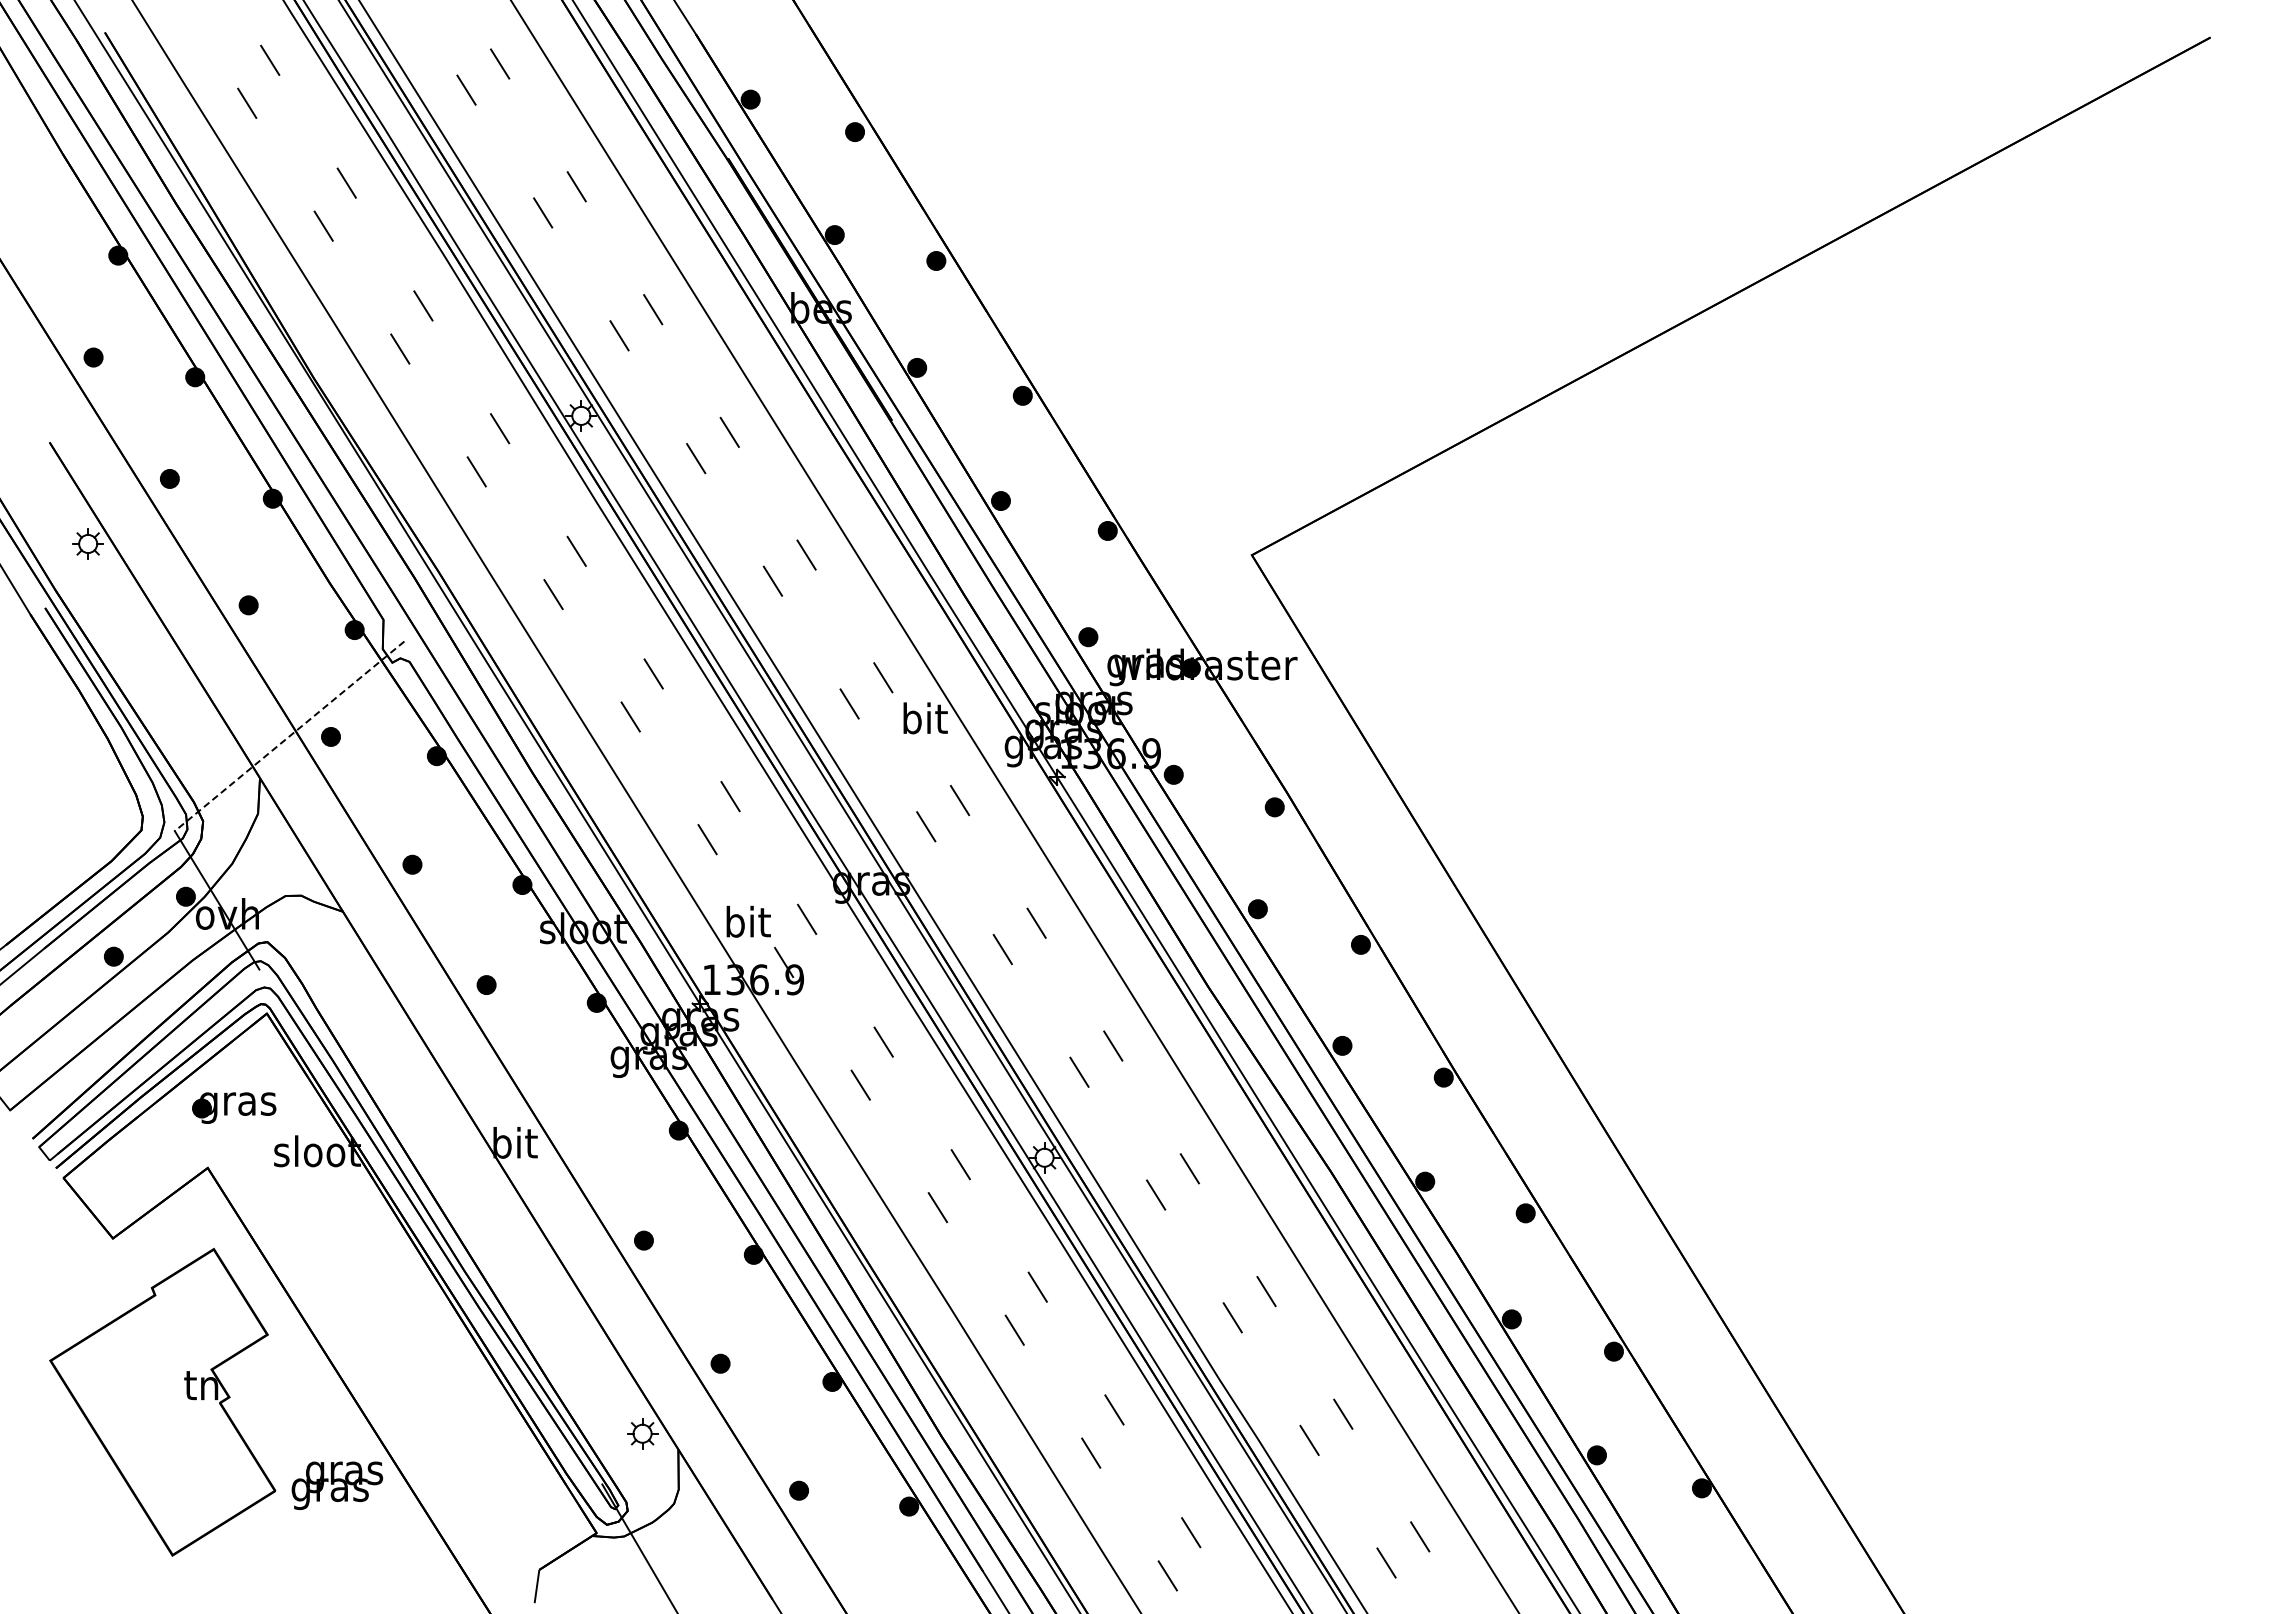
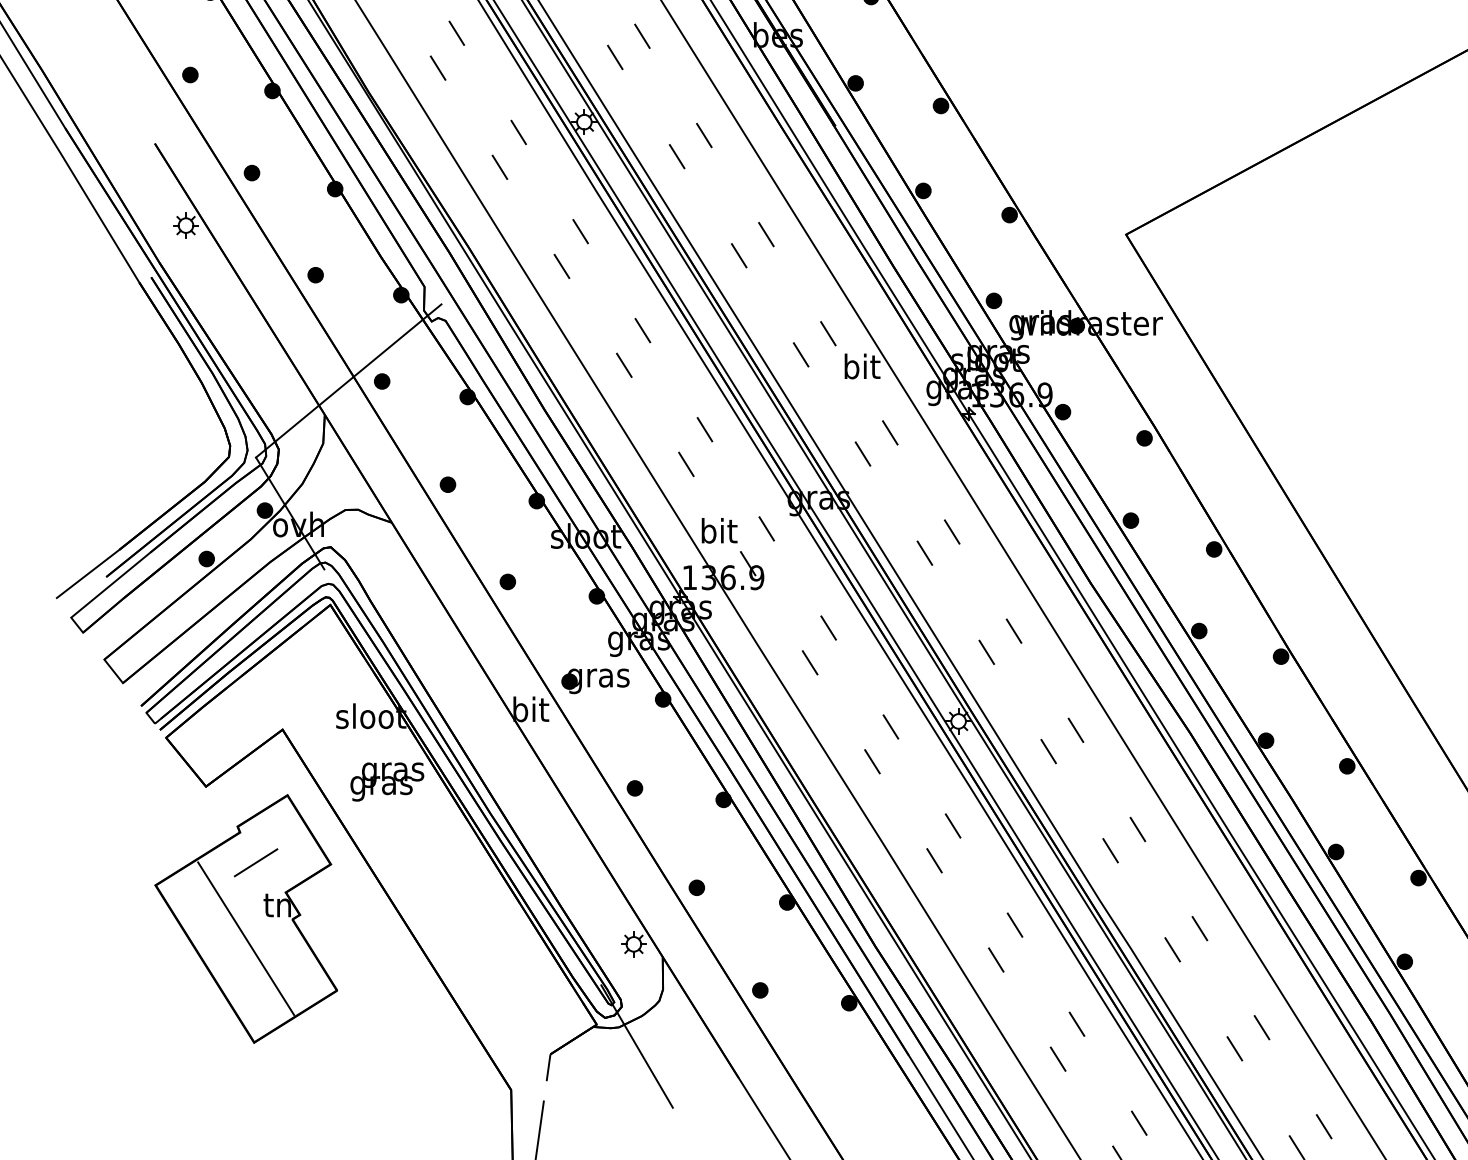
line: (289, 736) -> (348, 381), dashed -> solid
part: (234, 1107) -> (595, 680), moved
line: (174, 1332) -> (255, 862), added
line: (162, 1426) -> (246, 938), added
text: (337, 1485) -> (387, 781), moved

